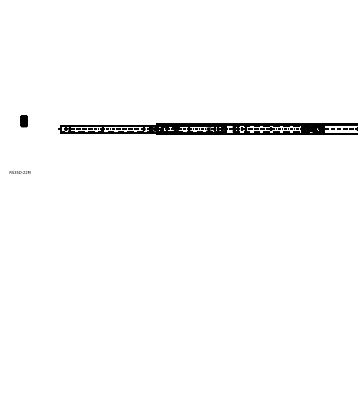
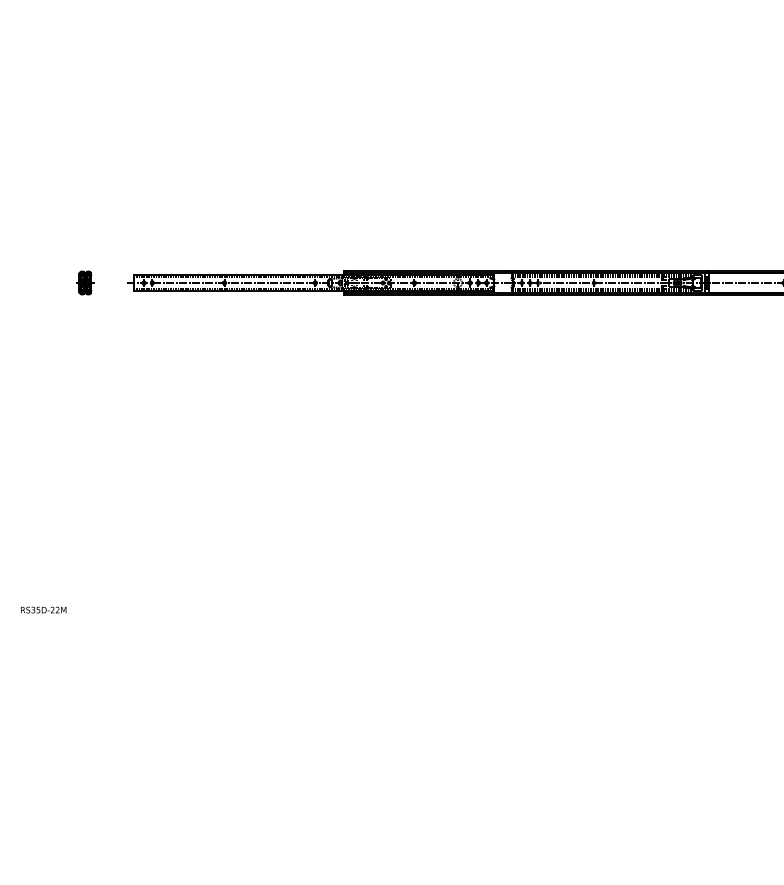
part: (23, 121) -> (84, 283), moved
text: (19, 172) -> (42, 610), moved

